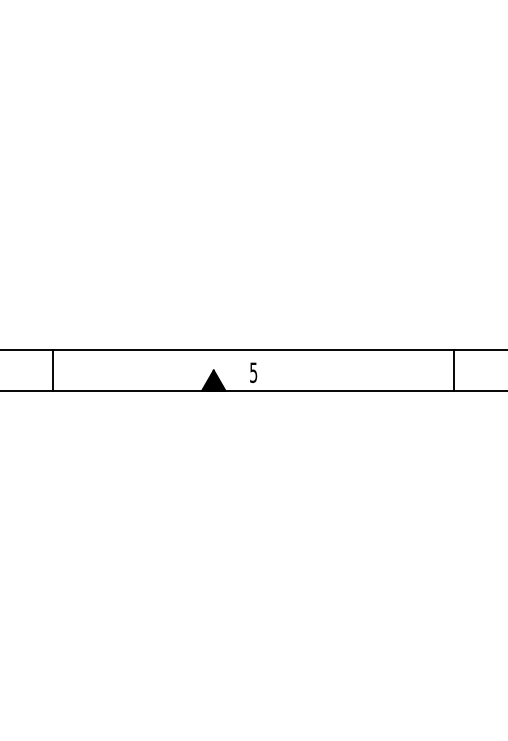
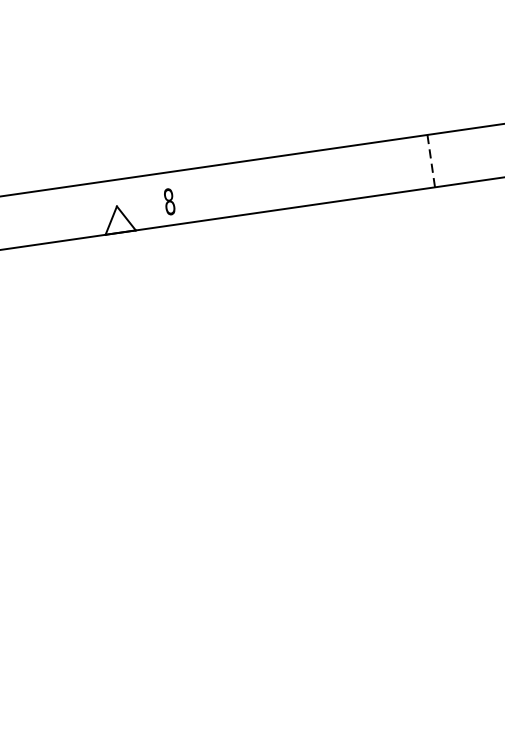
line: (454, 370) -> (431, 161), solid -> dashed
text: (253, 372) -> (169, 201), 5 -> 8
fill: (213, 380) -> (118, 219), removed

